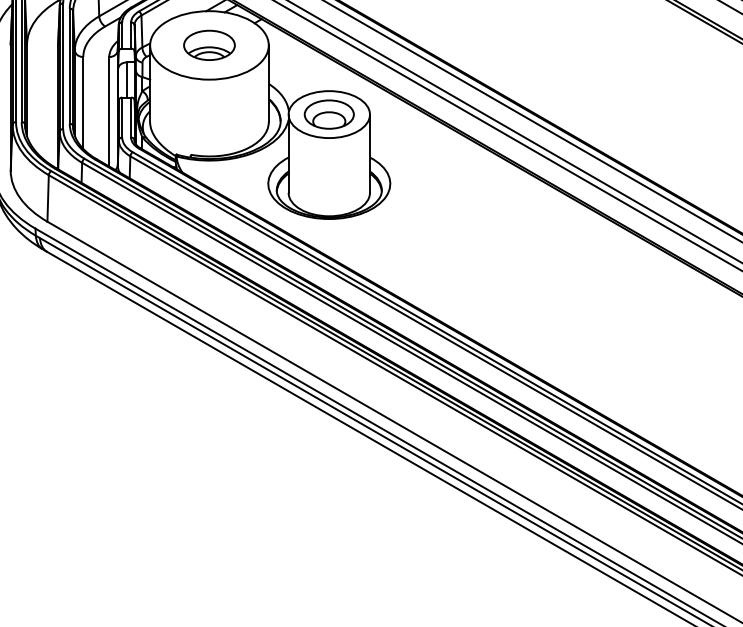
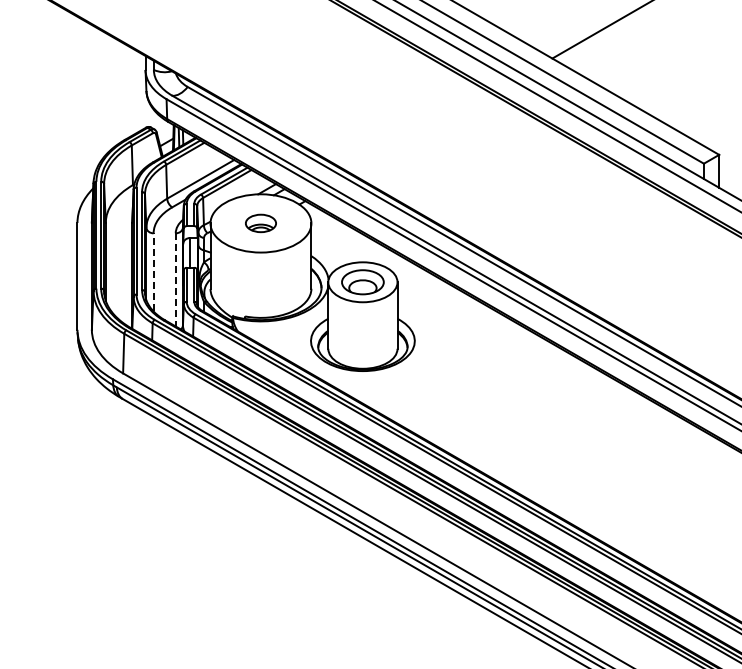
part: (208, 45) -> (260, 223), size x0.7
line: (83, 101) -> (153, 271), solid -> dashed
line: (108, 111) -> (175, 279), solid -> dashed

